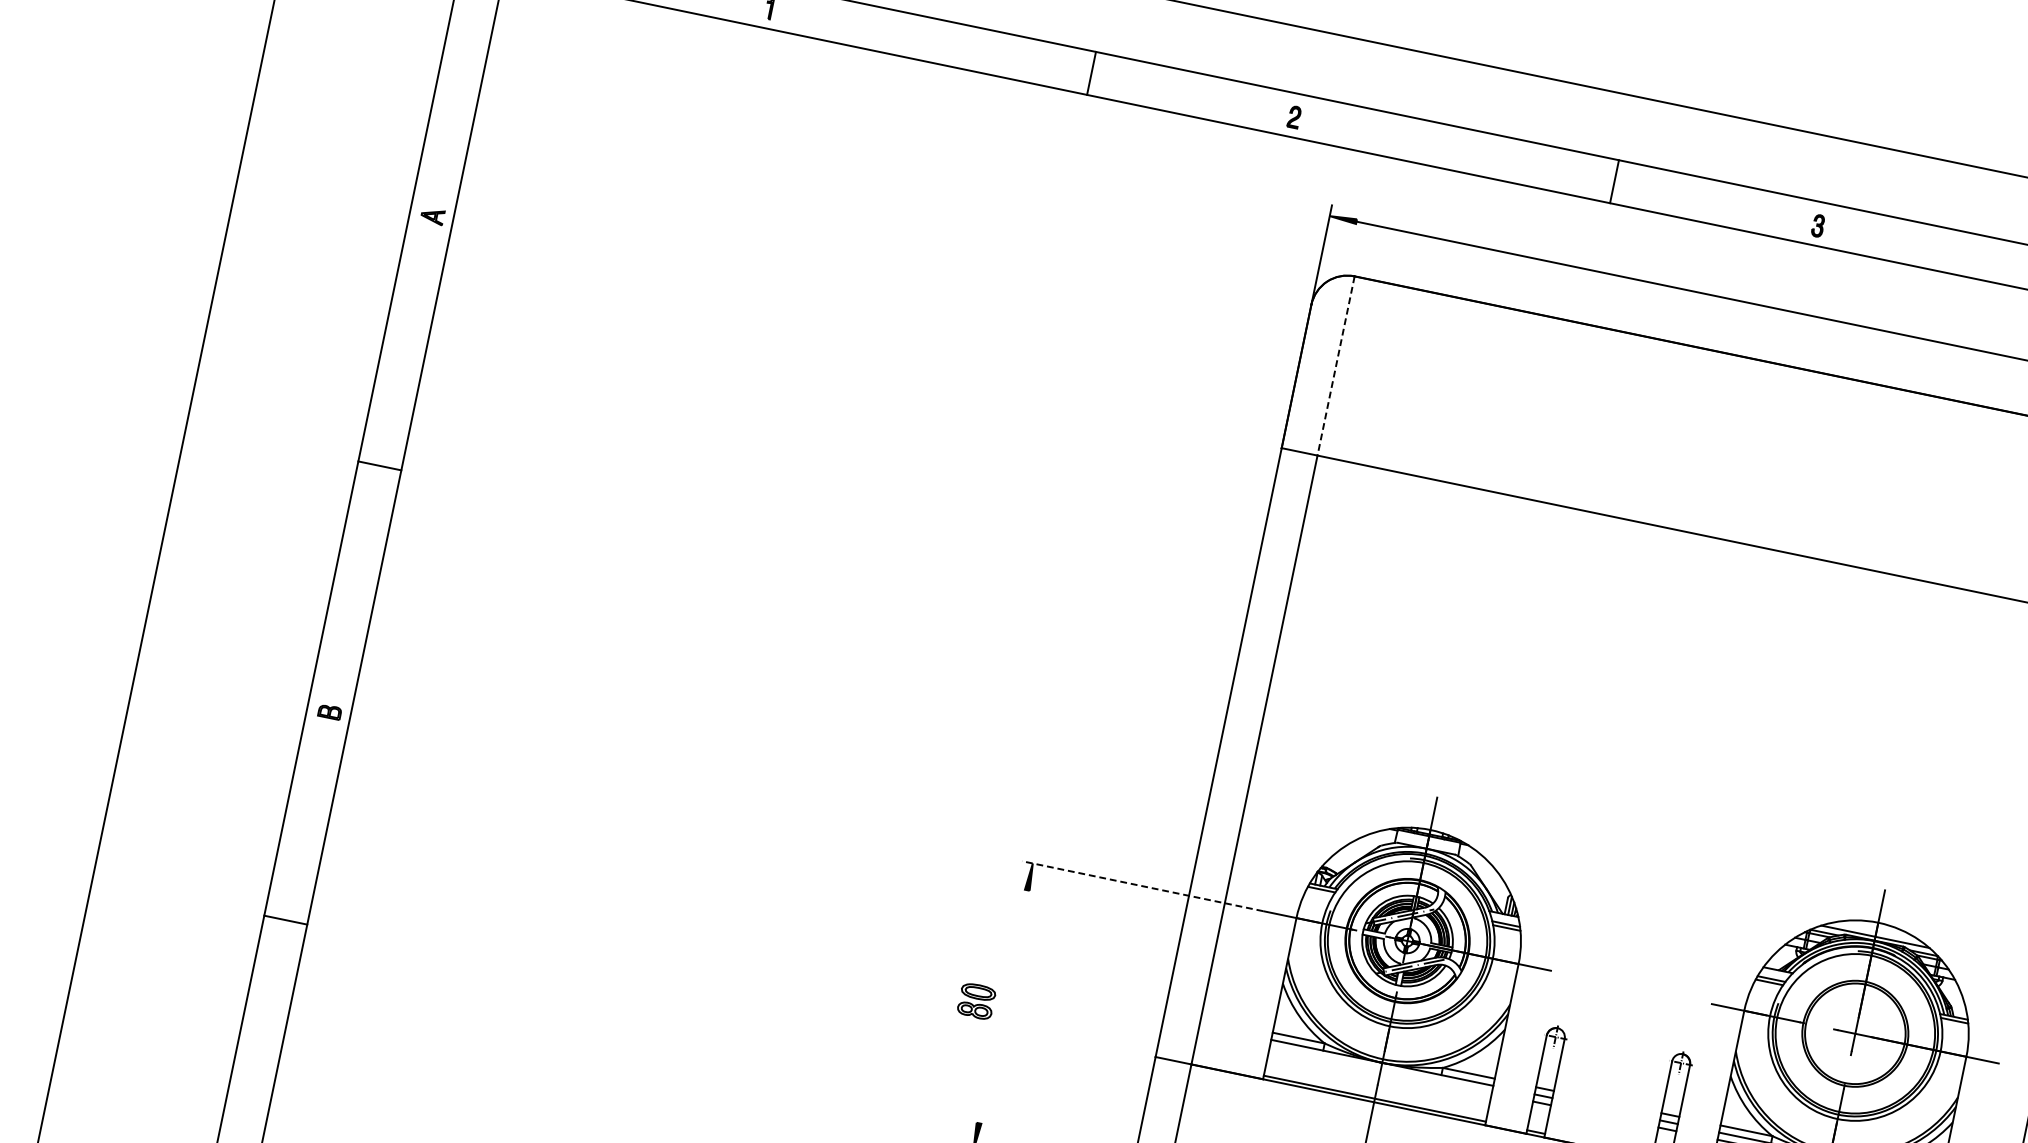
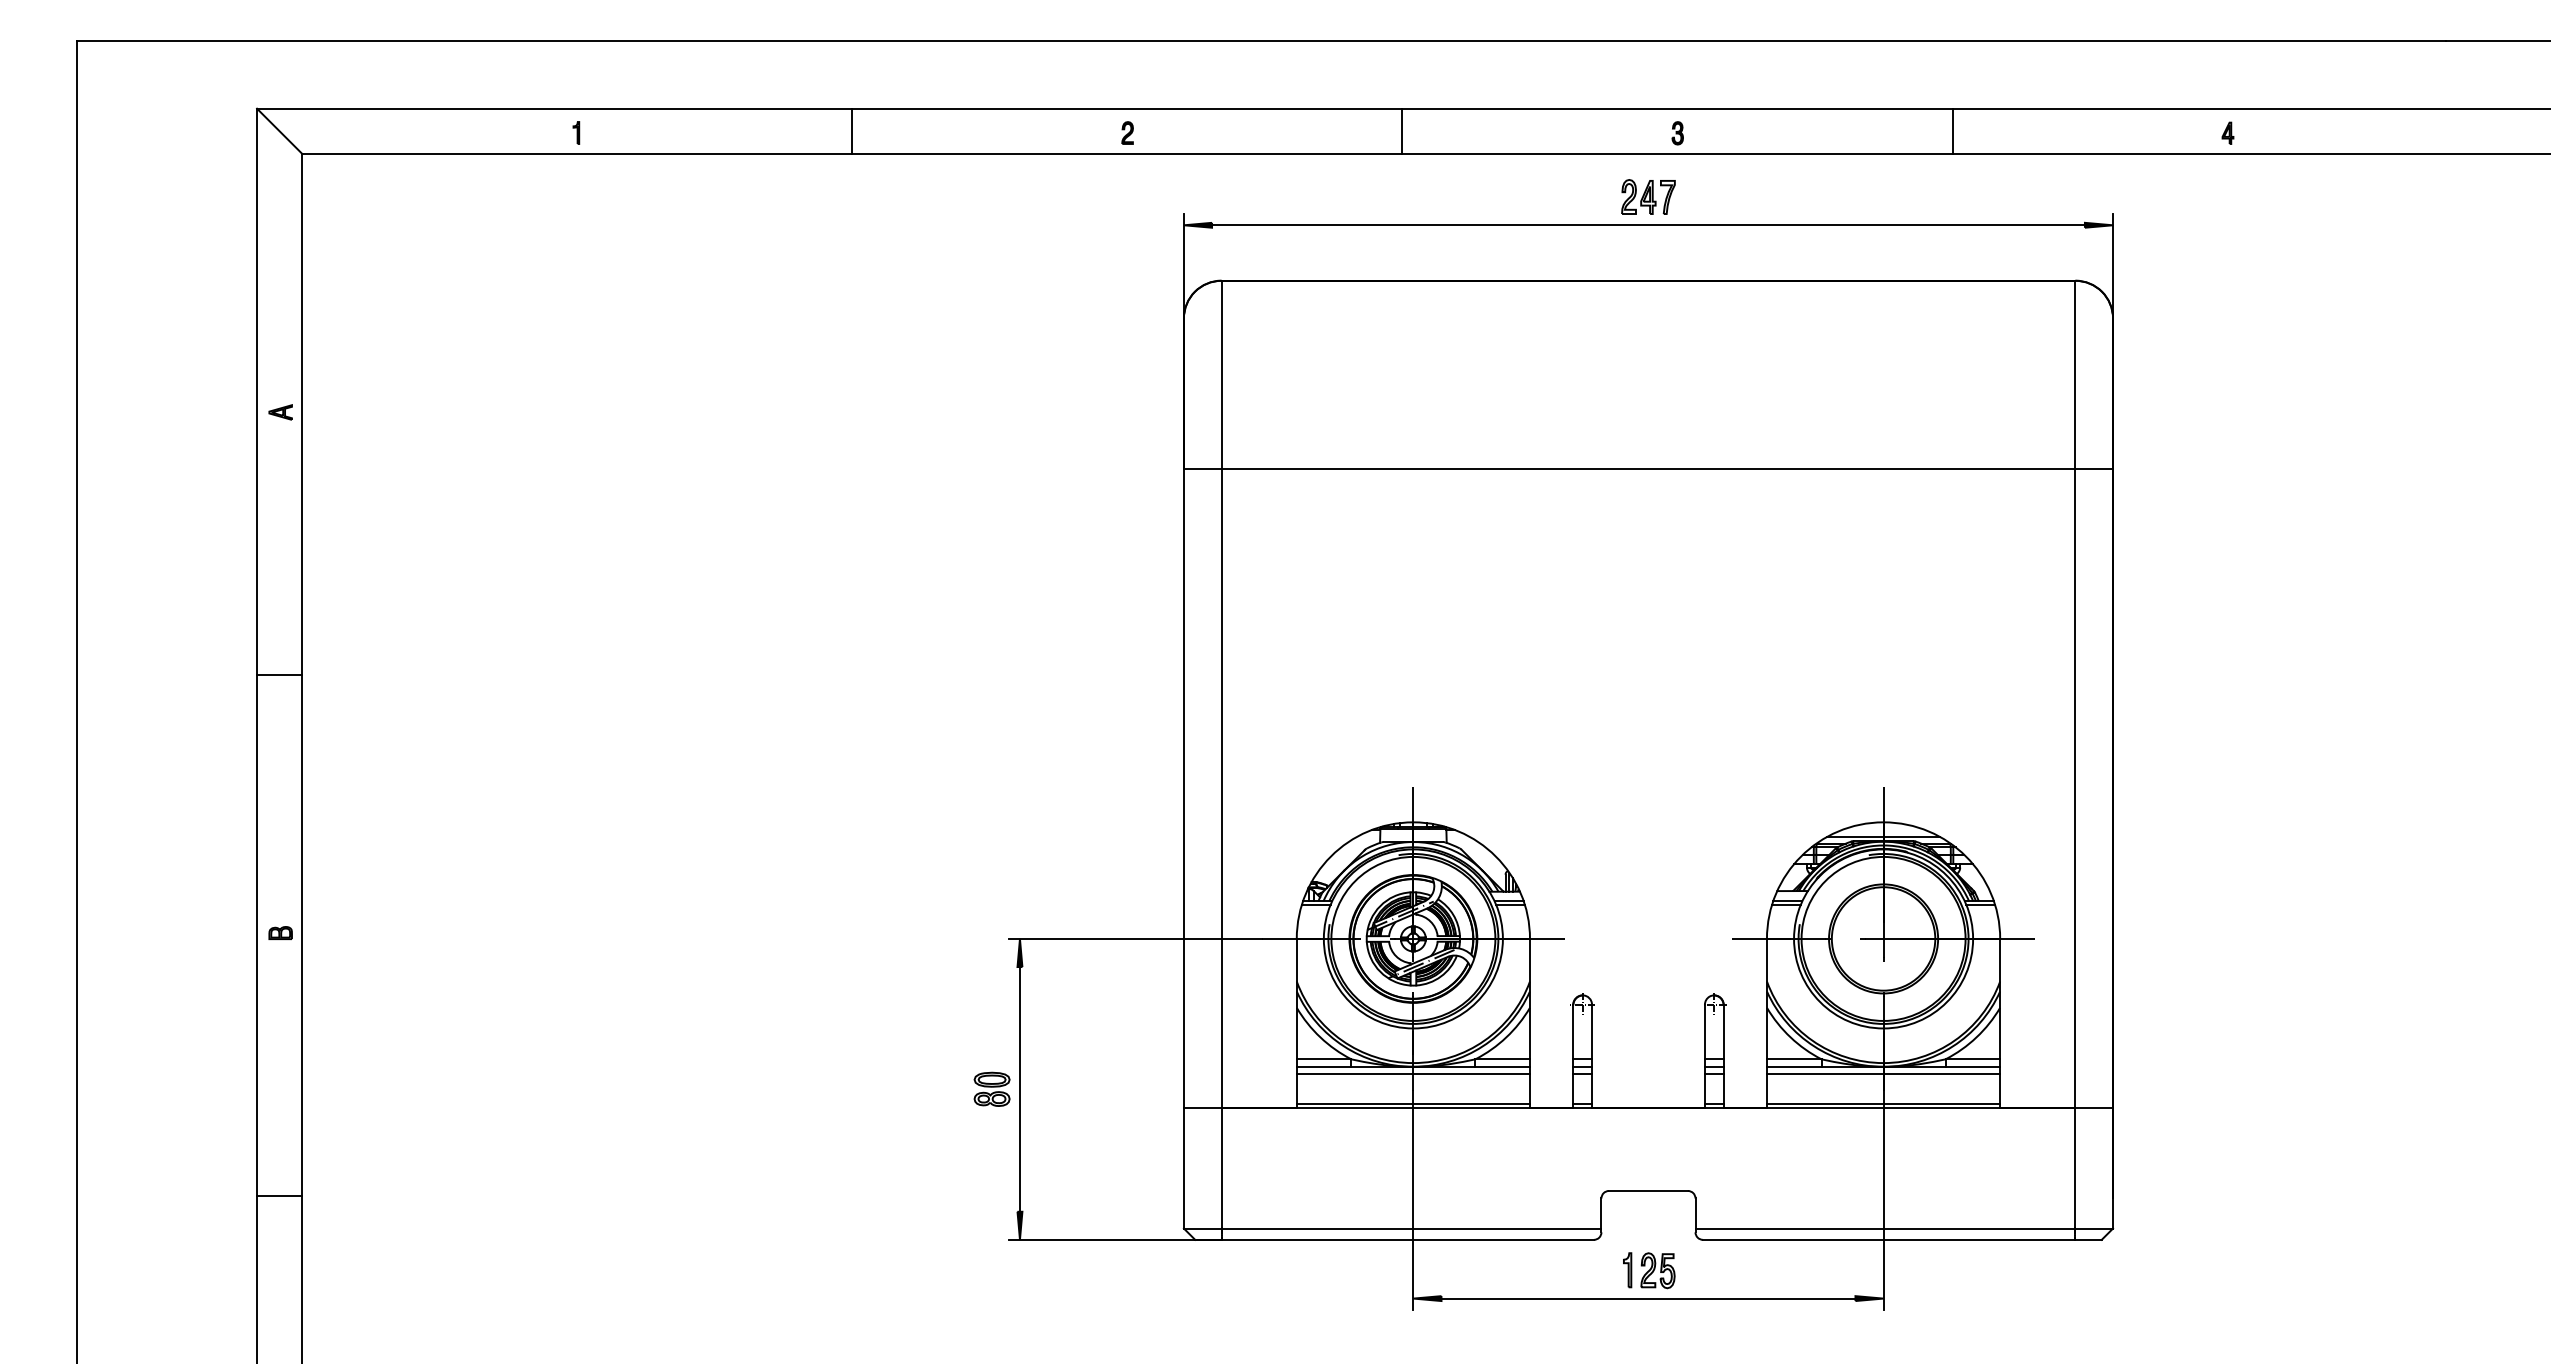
line: (1091, 72) -> (852, 130), moved
line: (1614, 180) -> (1402, 130), moved
part: (1777, 280) -> (1648, 196), added
line: (1335, 366) -> (1221, 375), dashed -> solid
line: (1142, 885) -> (1135, 938), dashed -> solid
line: (285, 919) -> (279, 1195), moved
line: (1002, 1006) -> (1019, 1089), added
line: (1379, 1069) -> (1412, 1074), added

